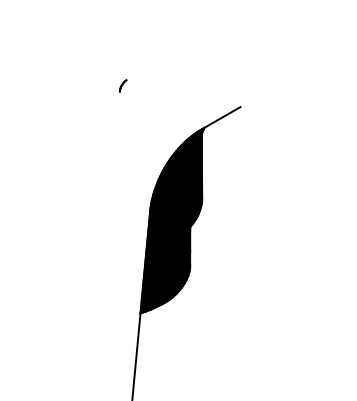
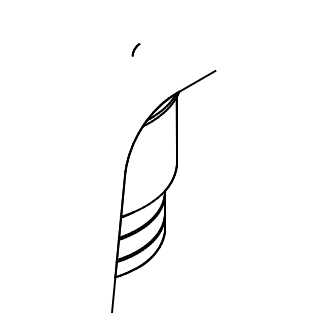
part: (123, 85) -> (136, 49), moved
fill: (172, 220) -> (147, 184), removed

